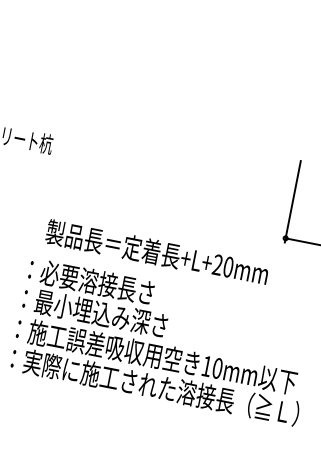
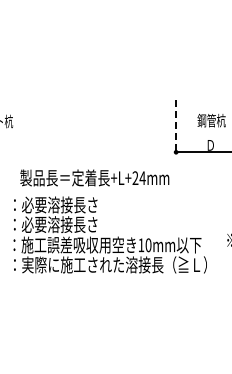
line: (293, 203) -> (176, 128), solid -> dashed
text: (228, 267) -> (142, 178), +L+20mm -> +L+24mm
text: (100, 313) -> (65, 224), ：最小埋込み深さ -> ：必要溶接長さ

